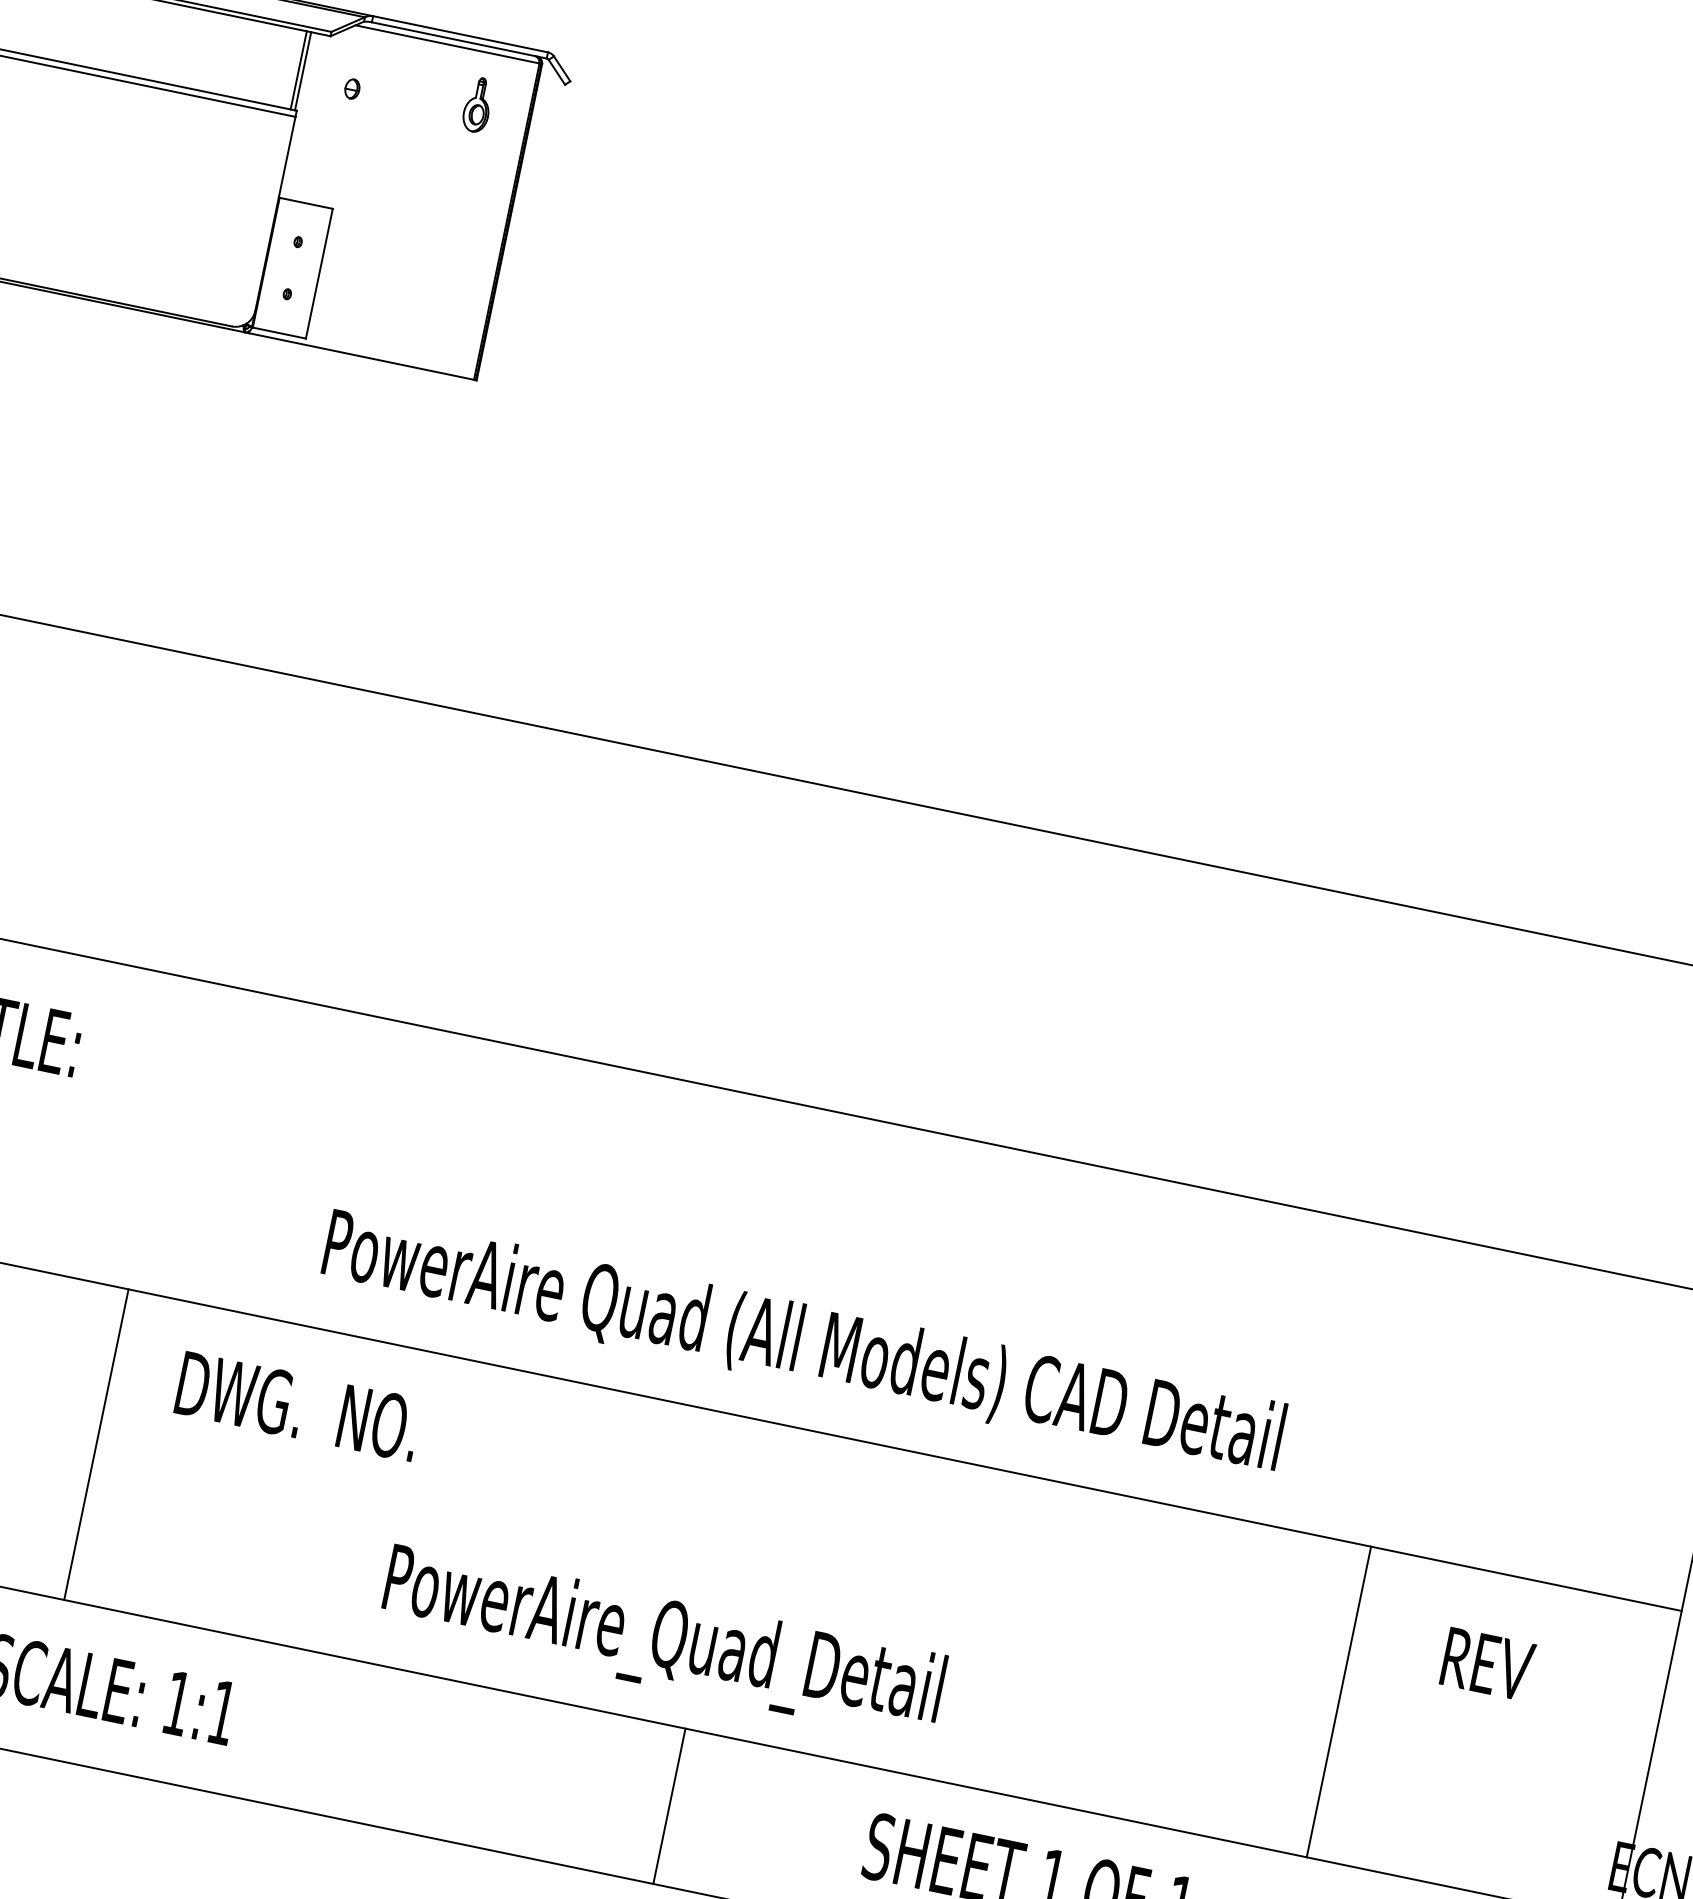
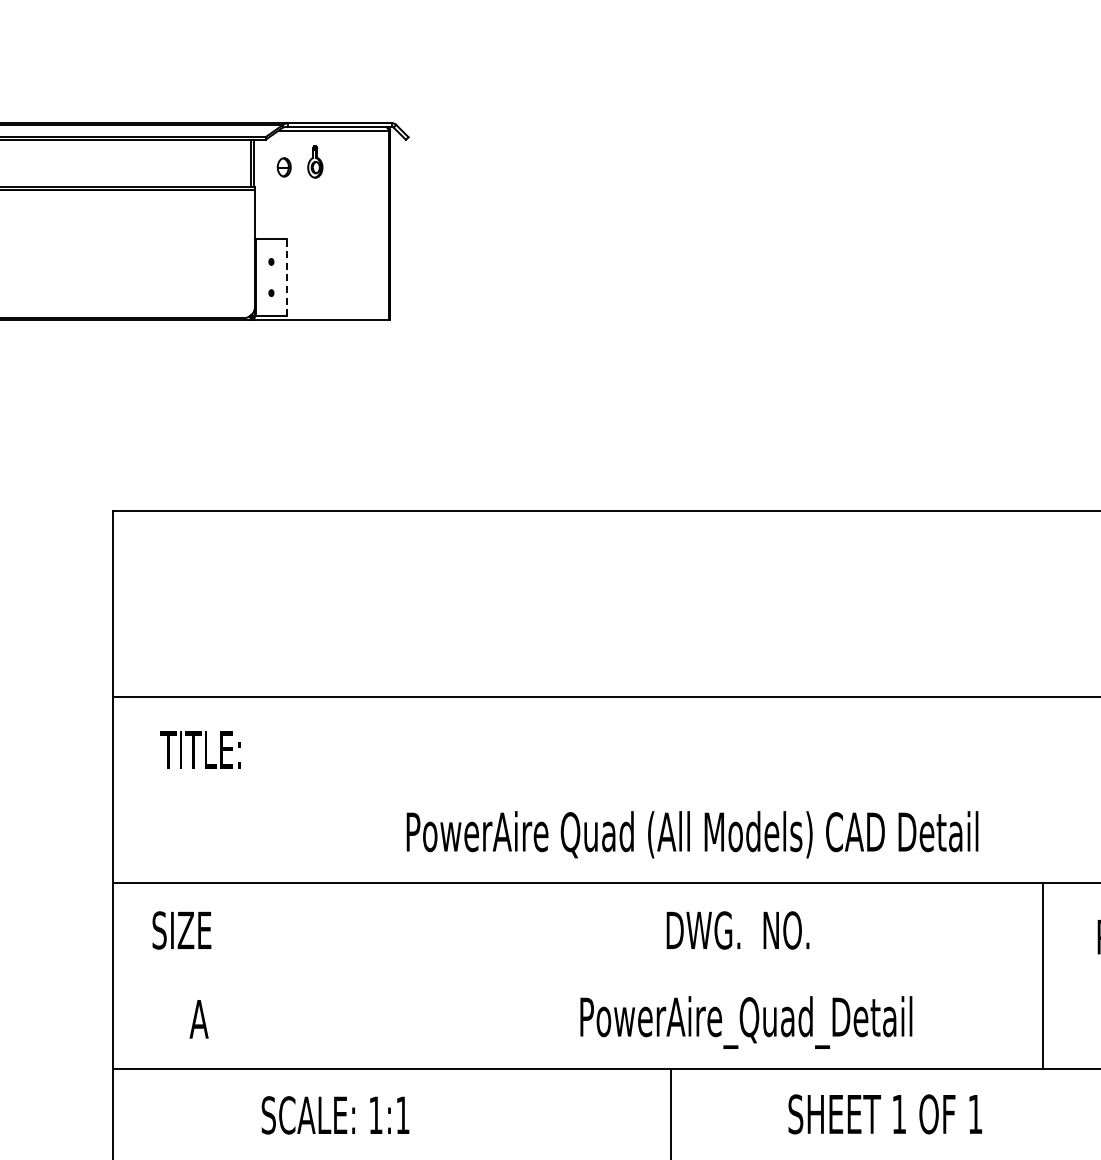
part: (352, 88) -> (284, 167), size x1.6
part: (478, 104) -> (315, 161), moved
line: (319, 273) -> (287, 277), solid -> dashed
text: (297, 1406) -> (737, 930), moved
line: (96, 1444) -> (298, 976), removed
text: (663, 1642) -> (746, 1022), moved

